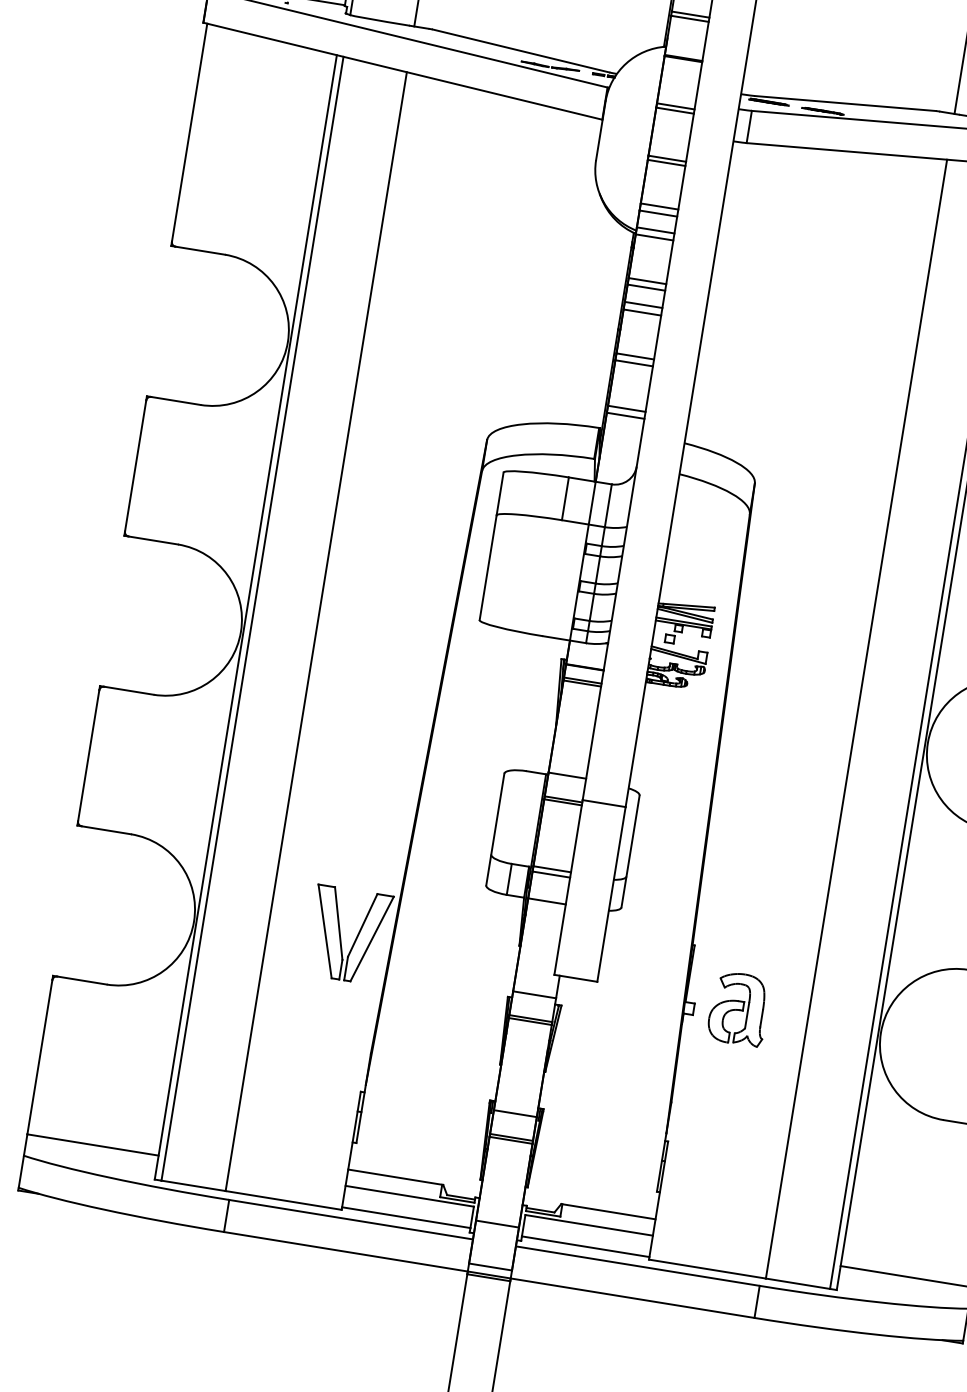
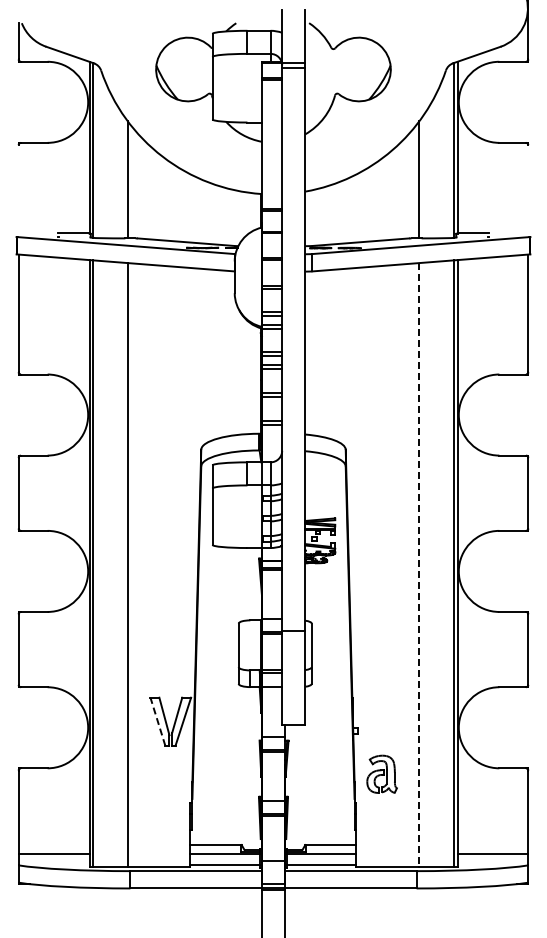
line: (857, 718) -> (419, 564), solid -> dashed
line: (324, 930) -> (157, 721), solid -> dashed
part: (738, 1007) -> (381, 773), moved

